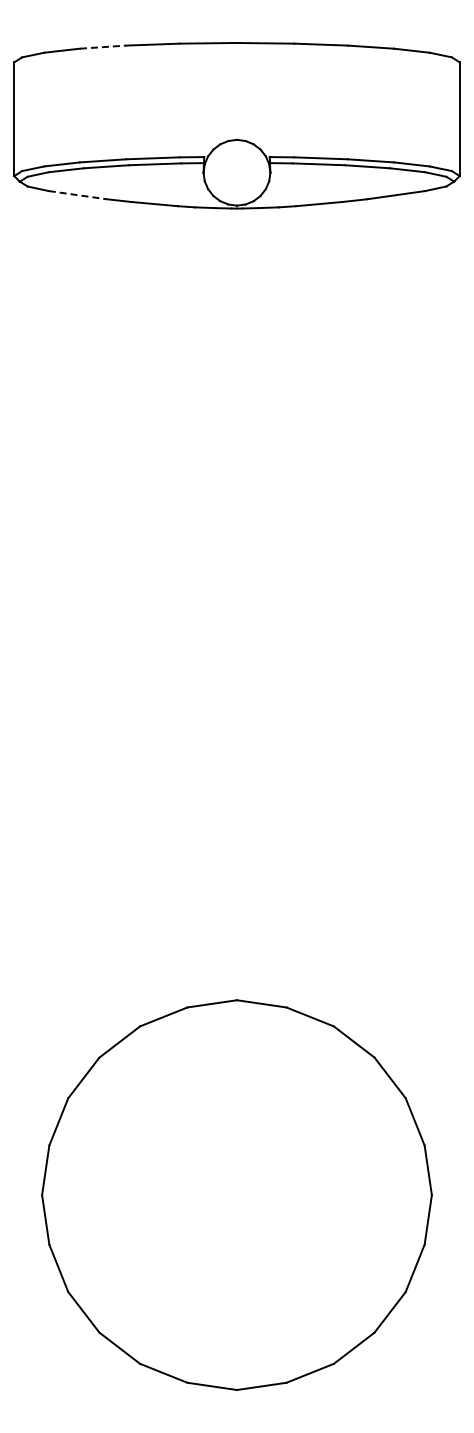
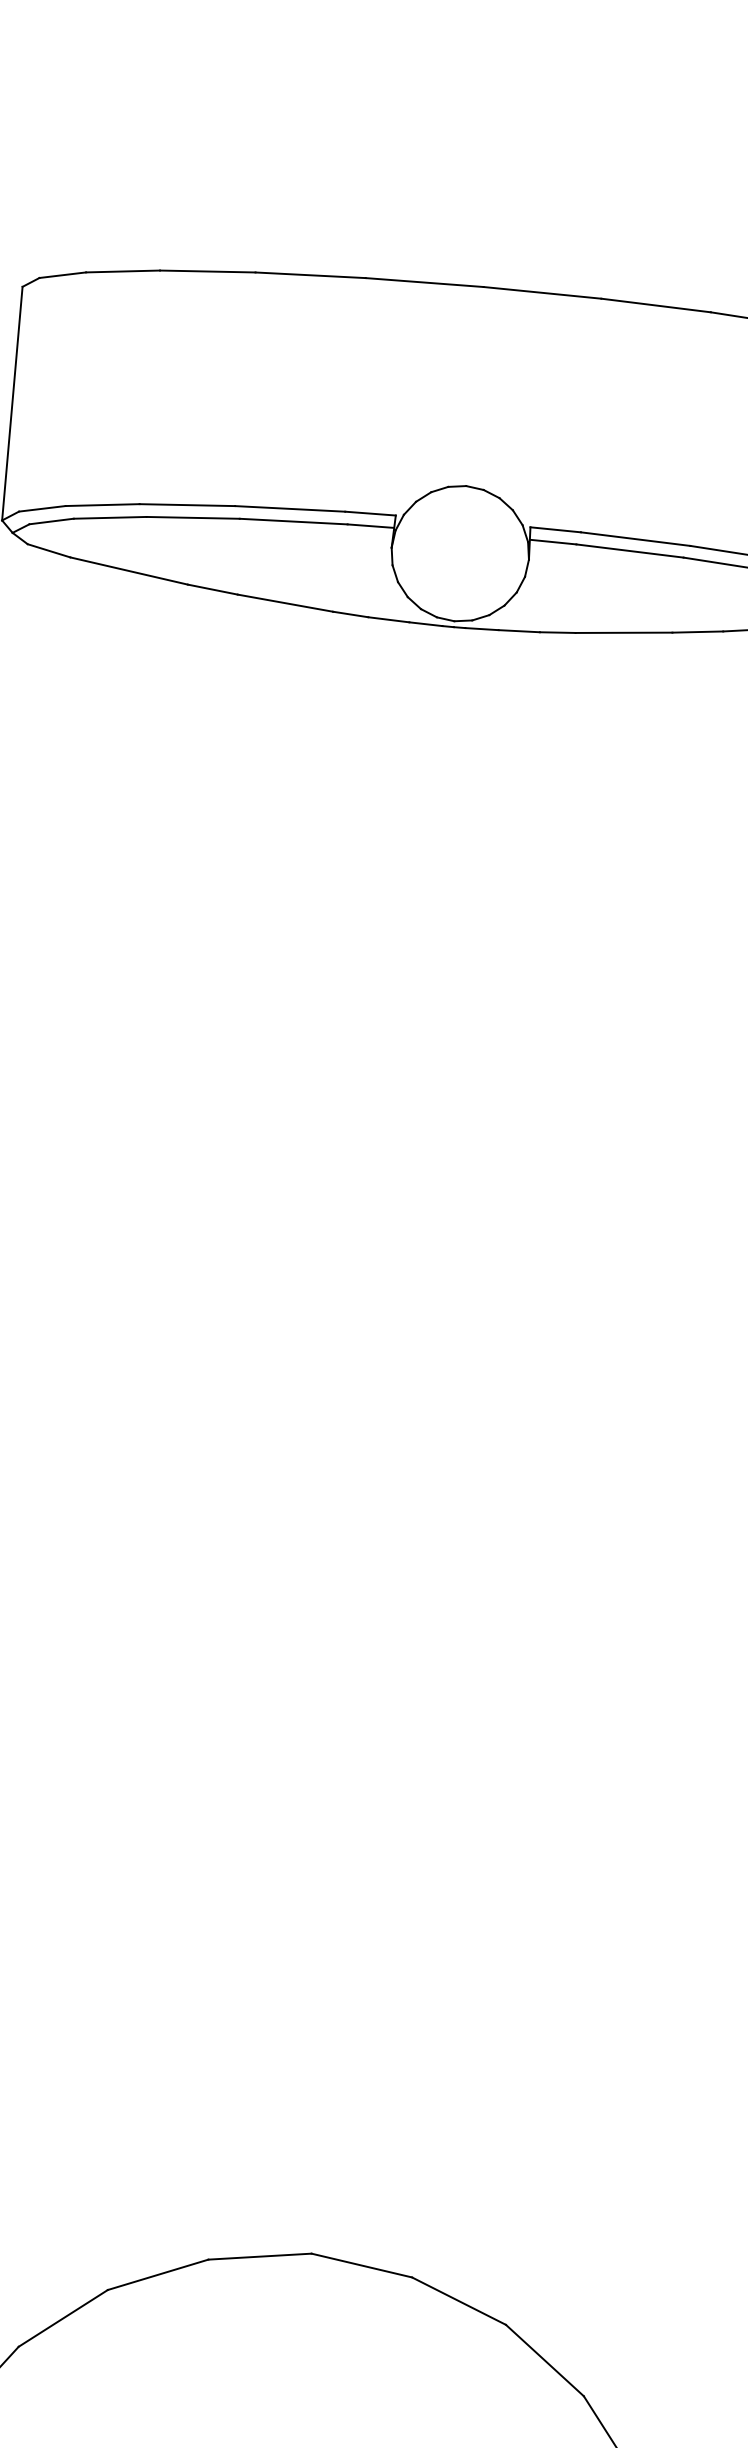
line: (103, 47) -> (208, 272), dashed -> solid
line: (78, 195) -> (130, 571), dashed -> solid

